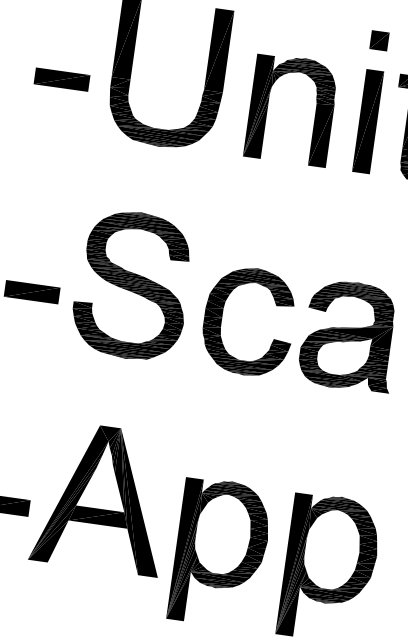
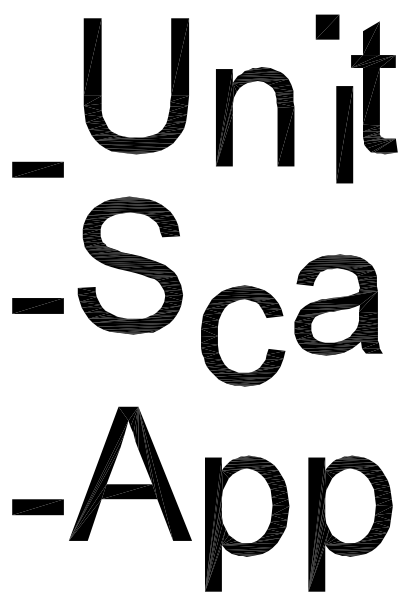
part: (379, 41) -> (327, 27), size x1.4
part: (61, 79) -> (37, 169), moved
part: (315, 112) -> (277, 116), moved
part: (367, 121) -> (344, 134), moved
part: (131, 285) -> (129, 265), moved
part: (221, 317) -> (217, 335), moved
part: (102, 497) -> (130, 473), moved

